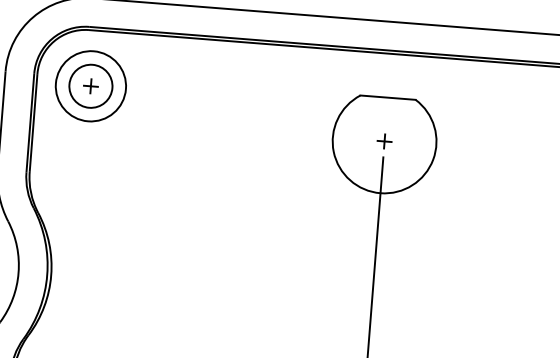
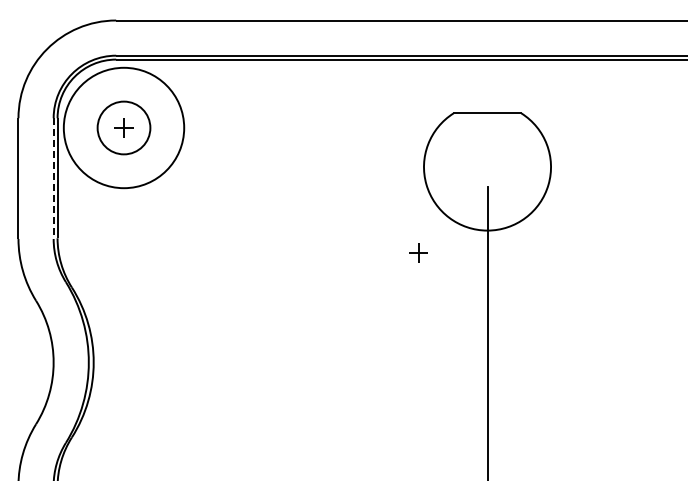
circle: (91, 86) -> (124, 128), size x1.4
line: (30, 123) -> (53, 179), solid -> dashed
part: (384, 140) -> (418, 252), moved

